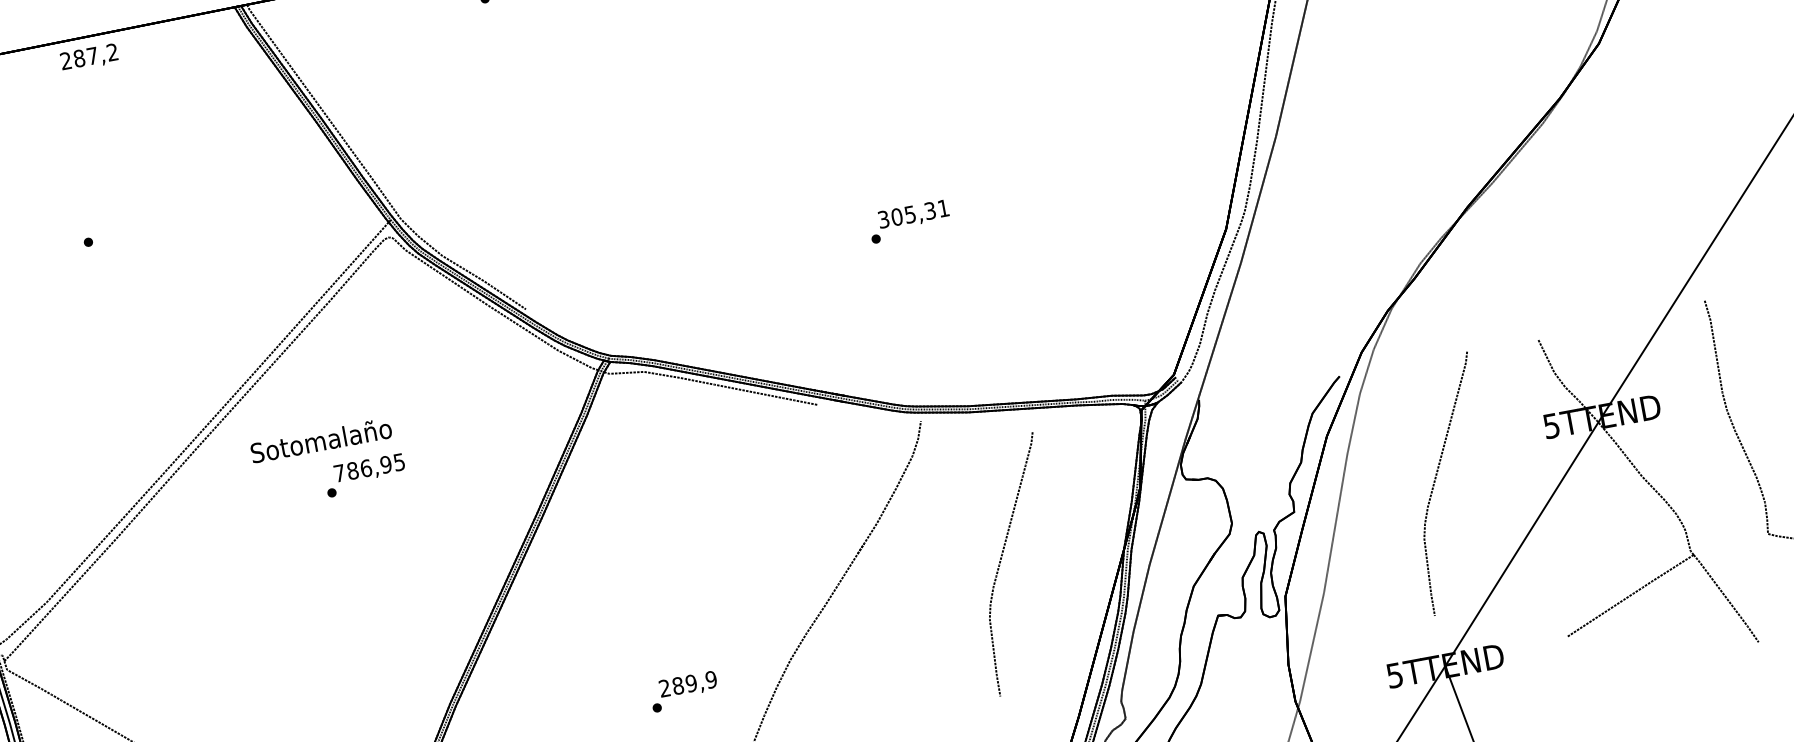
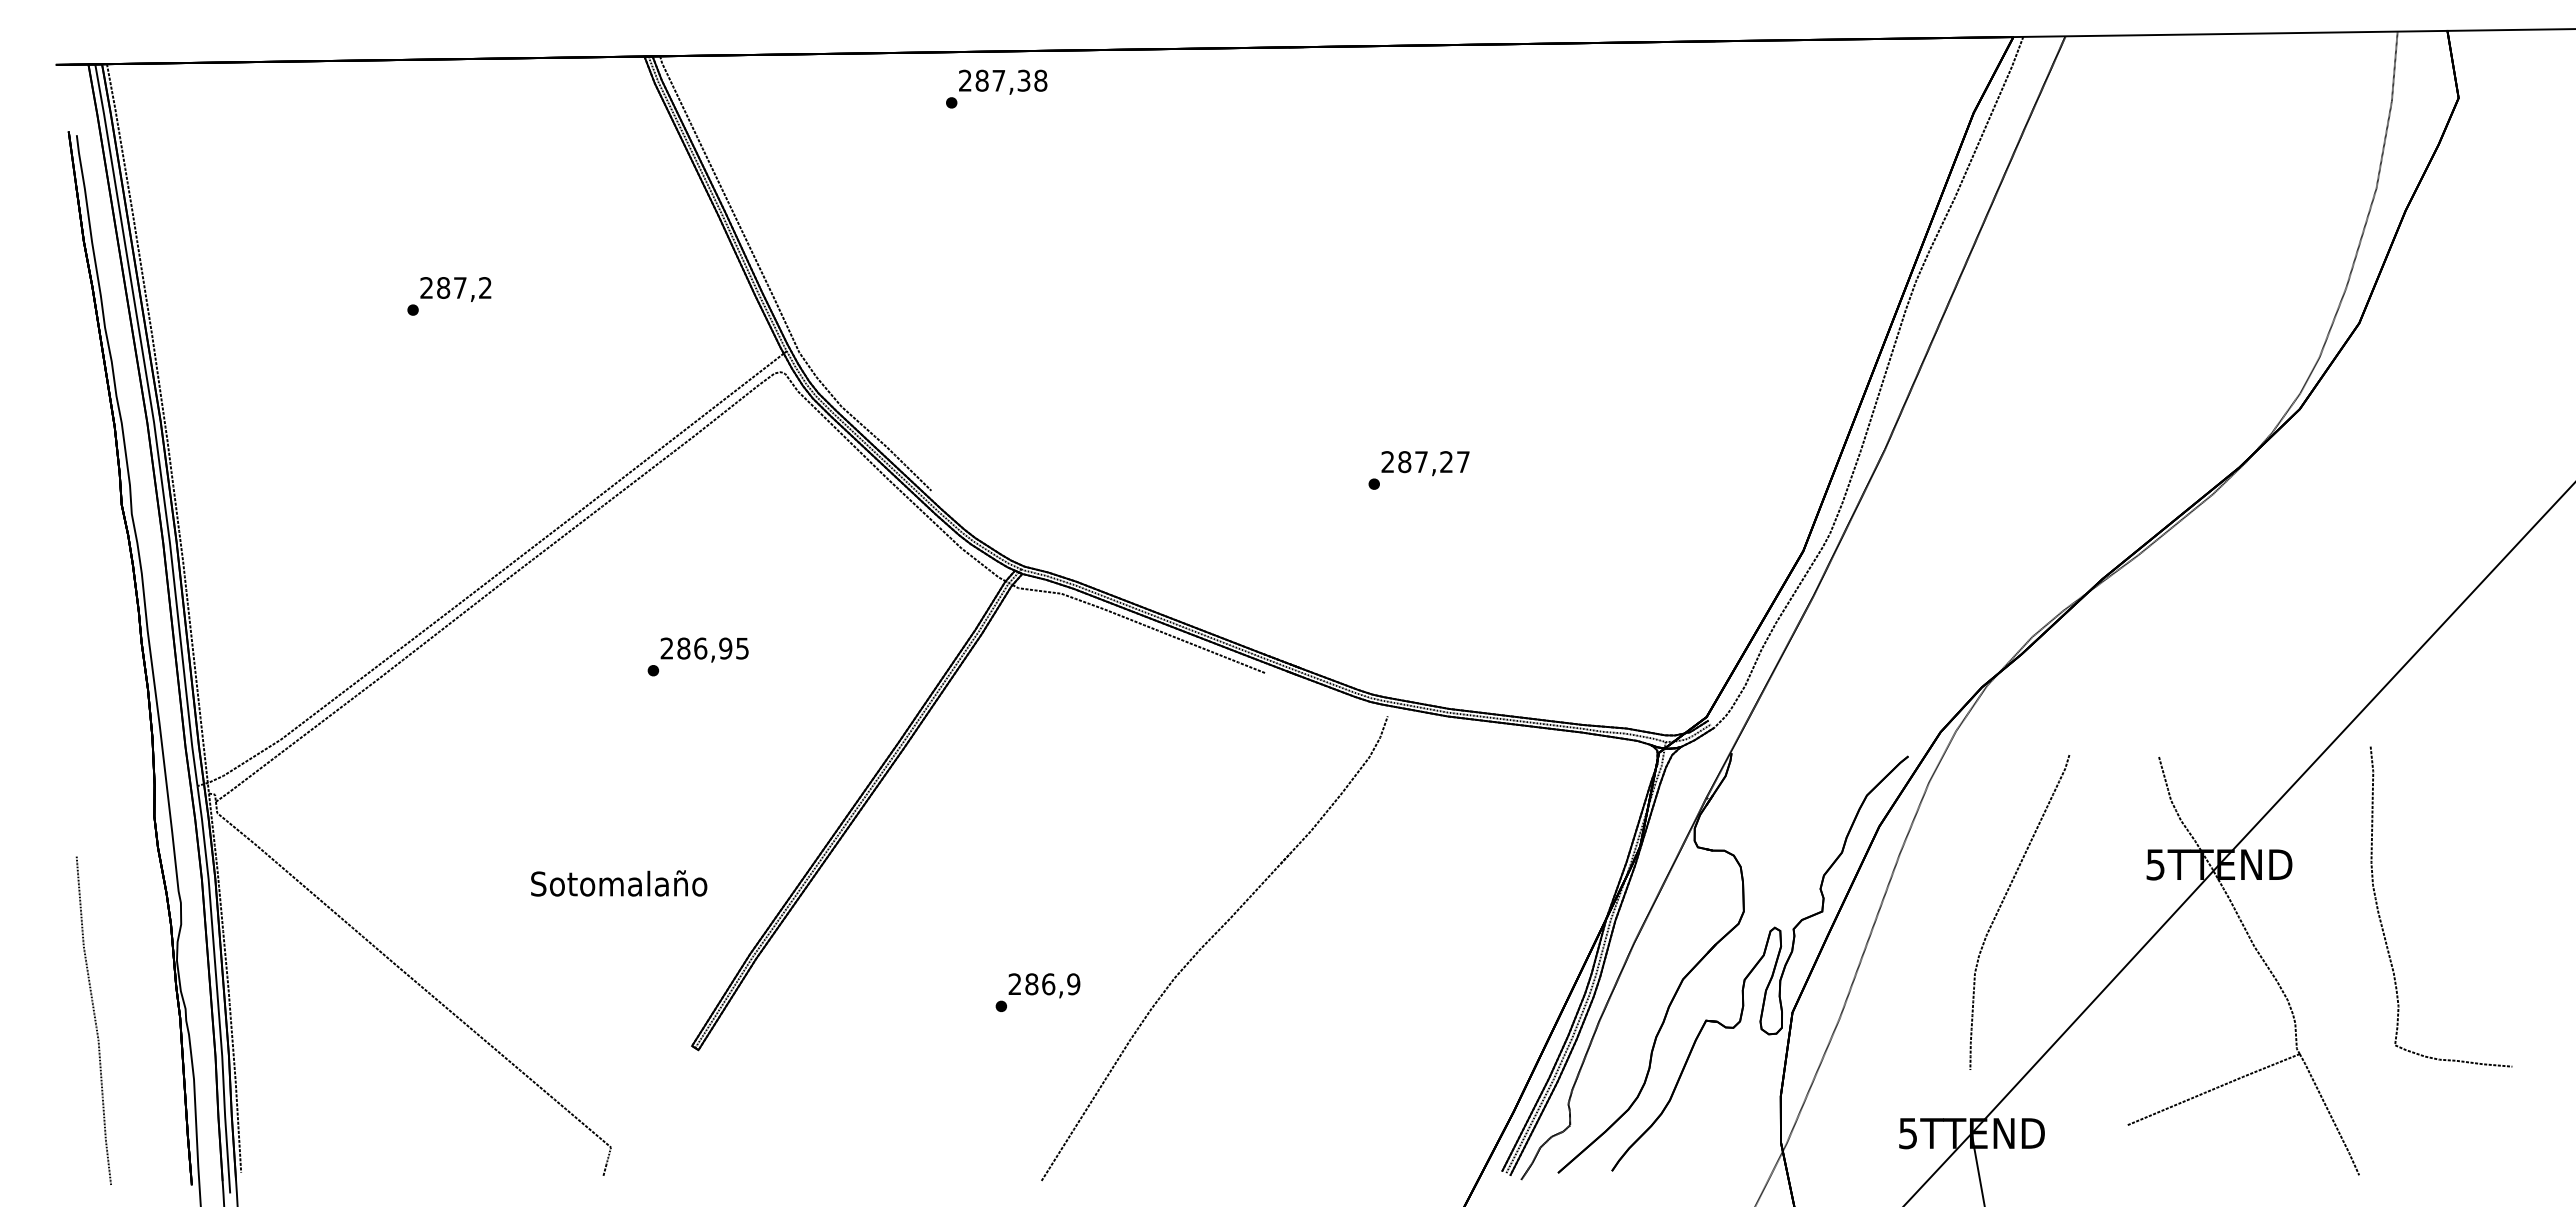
text: (89, 57) -> (455, 289), moved
text: (913, 214) -> (1425, 462), 305,31 -> 287,27
text: (321, 440) -> (619, 883), moved
text: (339, 473) -> (666, 648), 786,95 -> 286,95
curve: (1002, 558) -> (1455, 902), removed
text: (691, 683) -> (1048, 984), 289,9 -> 286,9

